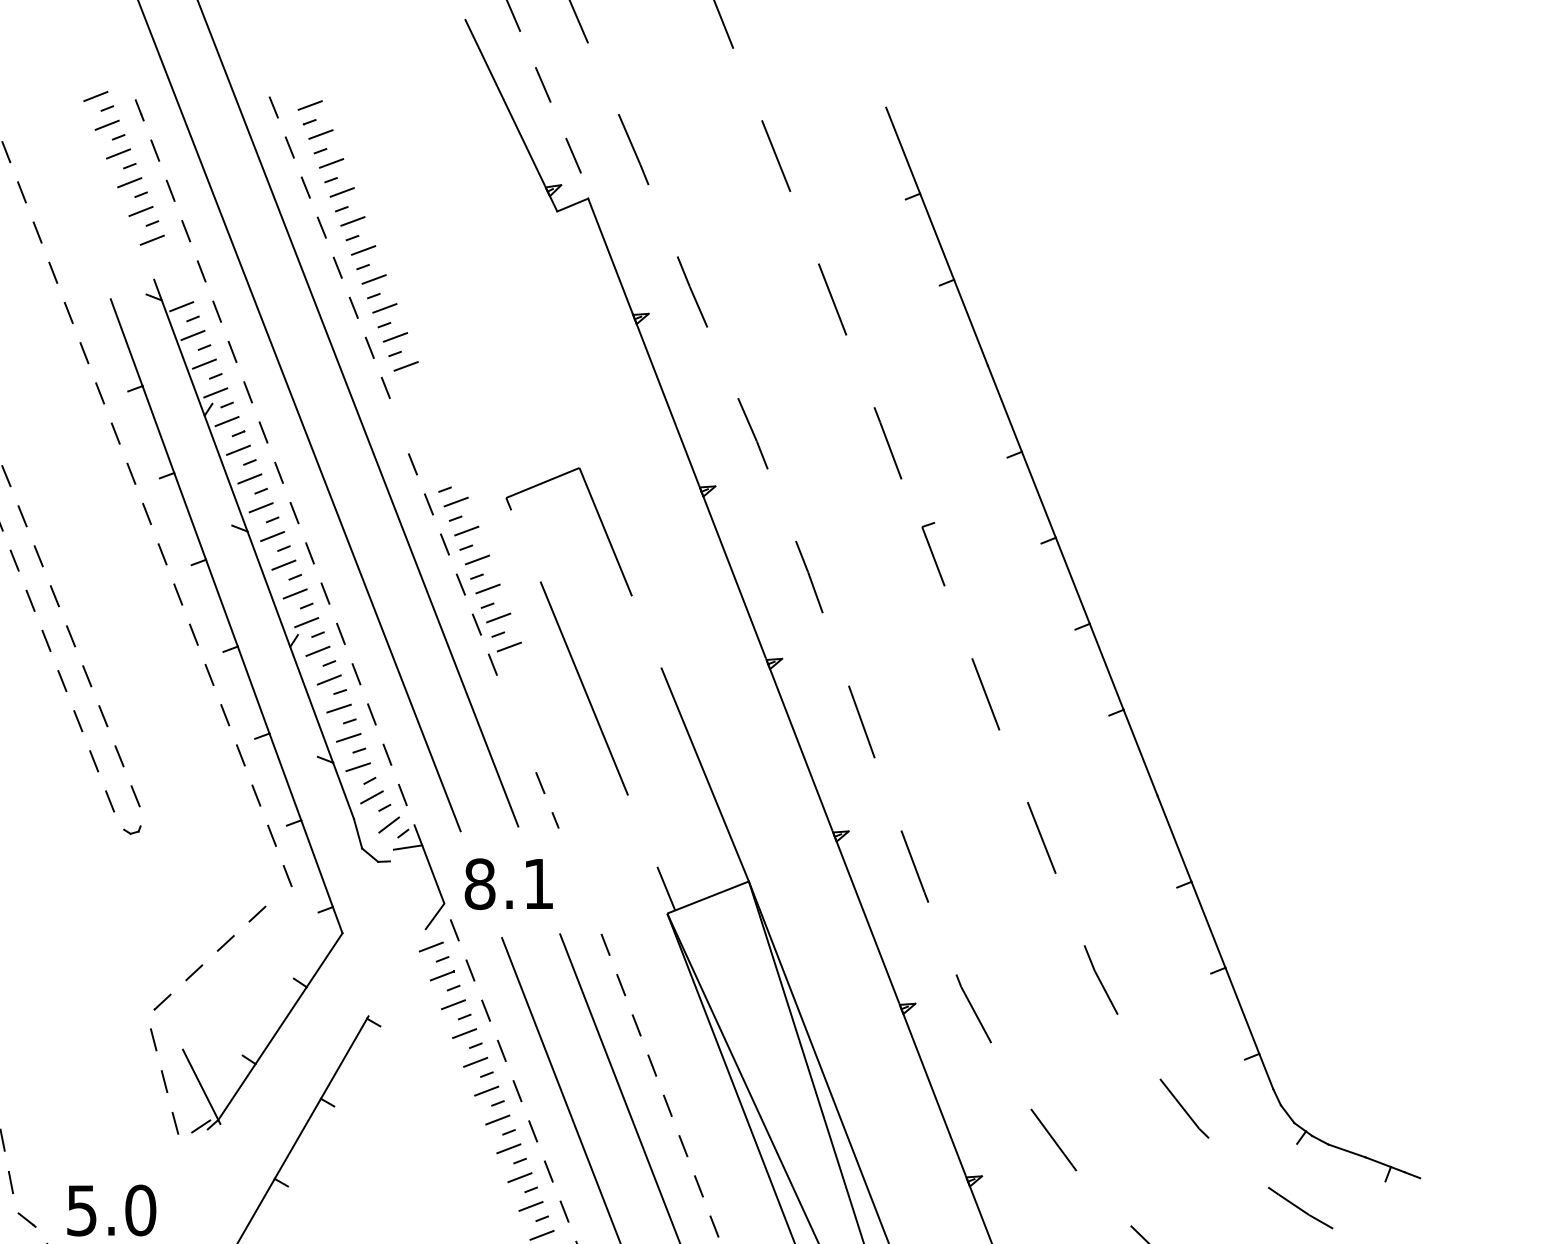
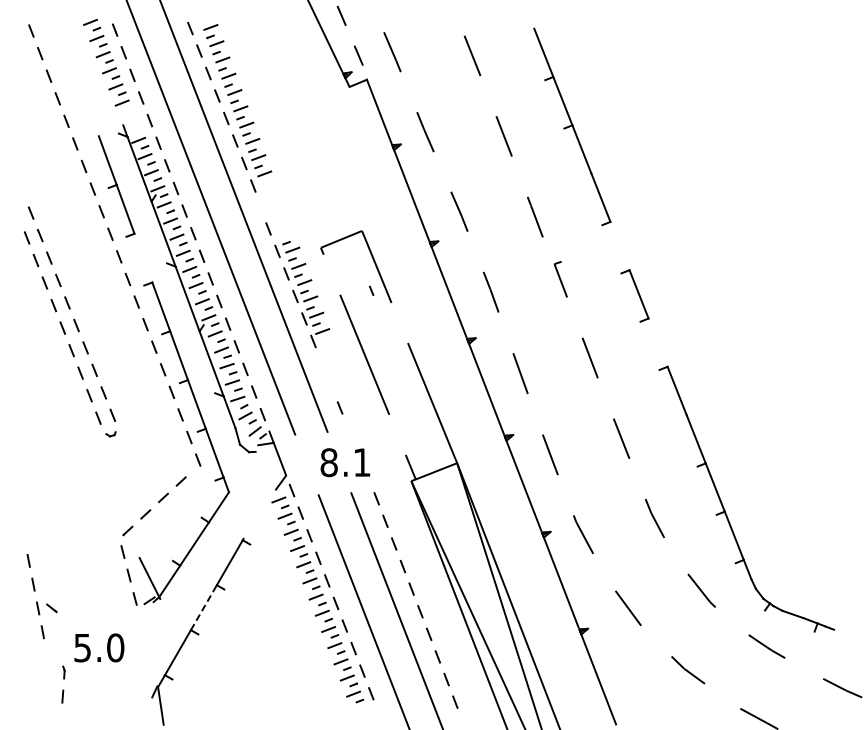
line: (1037, 493) -> (619, 245), removed
line: (190, 515) -> (143, 257), removed
line: (1105, 666) -> (657, 342), removed
line: (555, 819) -> (371, 290), moved
text: (509, 883) -> (345, 462), moved
line: (297, 1138) -> (203, 607), solid -> dashed
line: (26, 1220) -> (51, 608), moved

